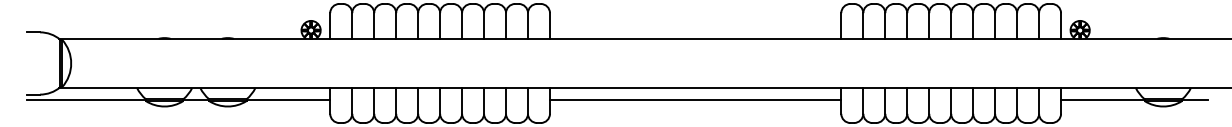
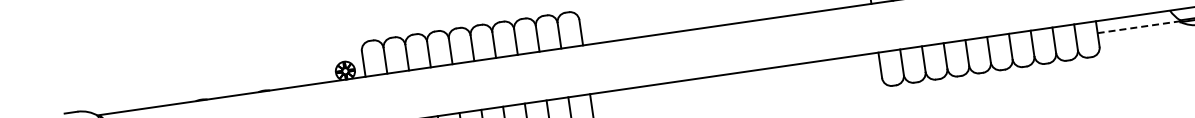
line: (695, 100) -> (735, 85), removed
line: (1102, 100) -> (1138, 27), solid -> dashed

